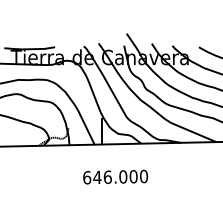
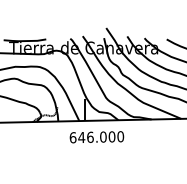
text: (115, 177) -> (96, 137), moved

